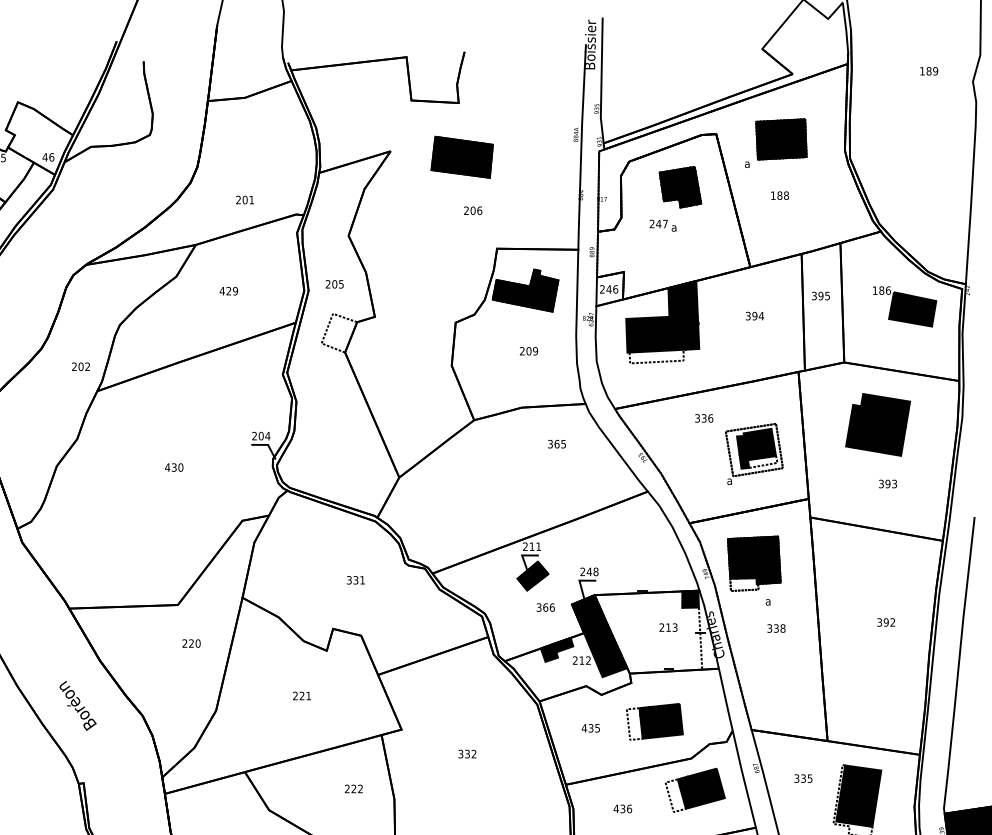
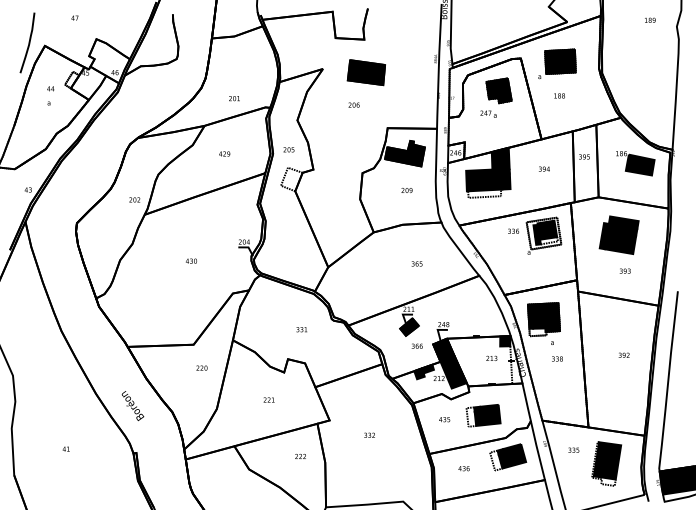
text: (472, 209) -> (353, 104), moved
text: (556, 443) -> (416, 263), moved
part: (753, 453) -> (543, 235), moved

